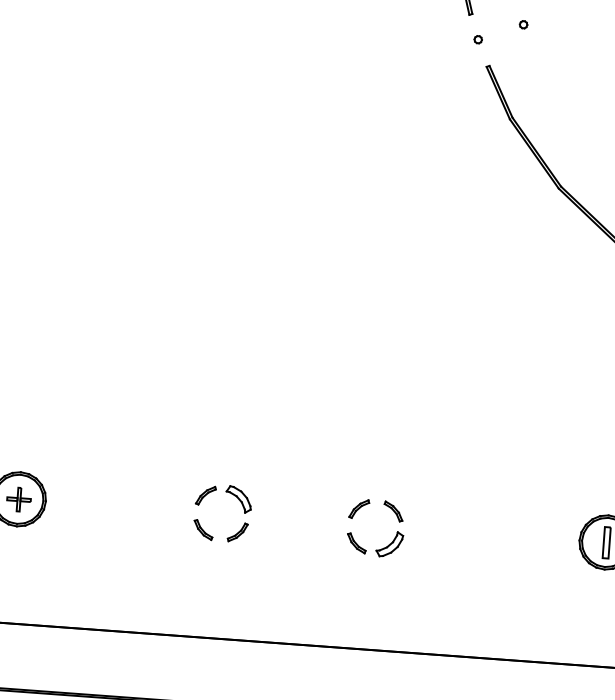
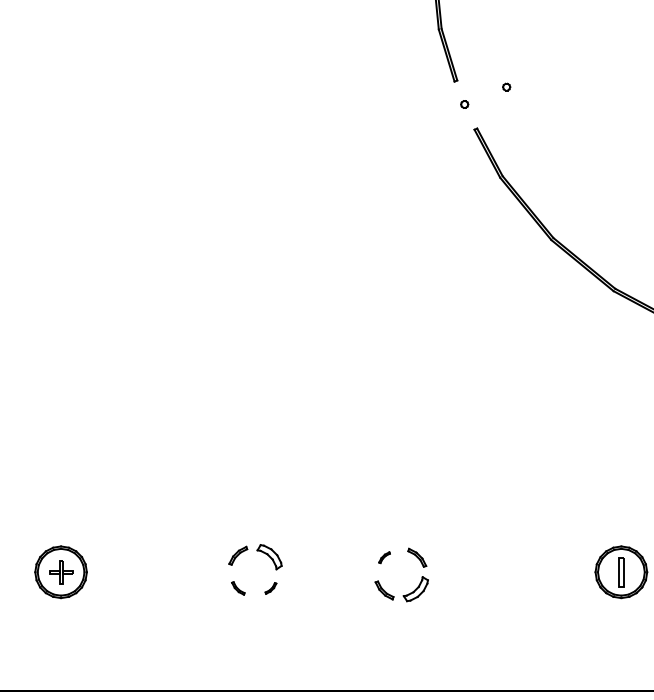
part: (359, 508) -> (384, 557), size x0.6
part: (203, 529) -> (238, 588), size x0.7
part: (237, 532) -> (270, 588), size x0.6

